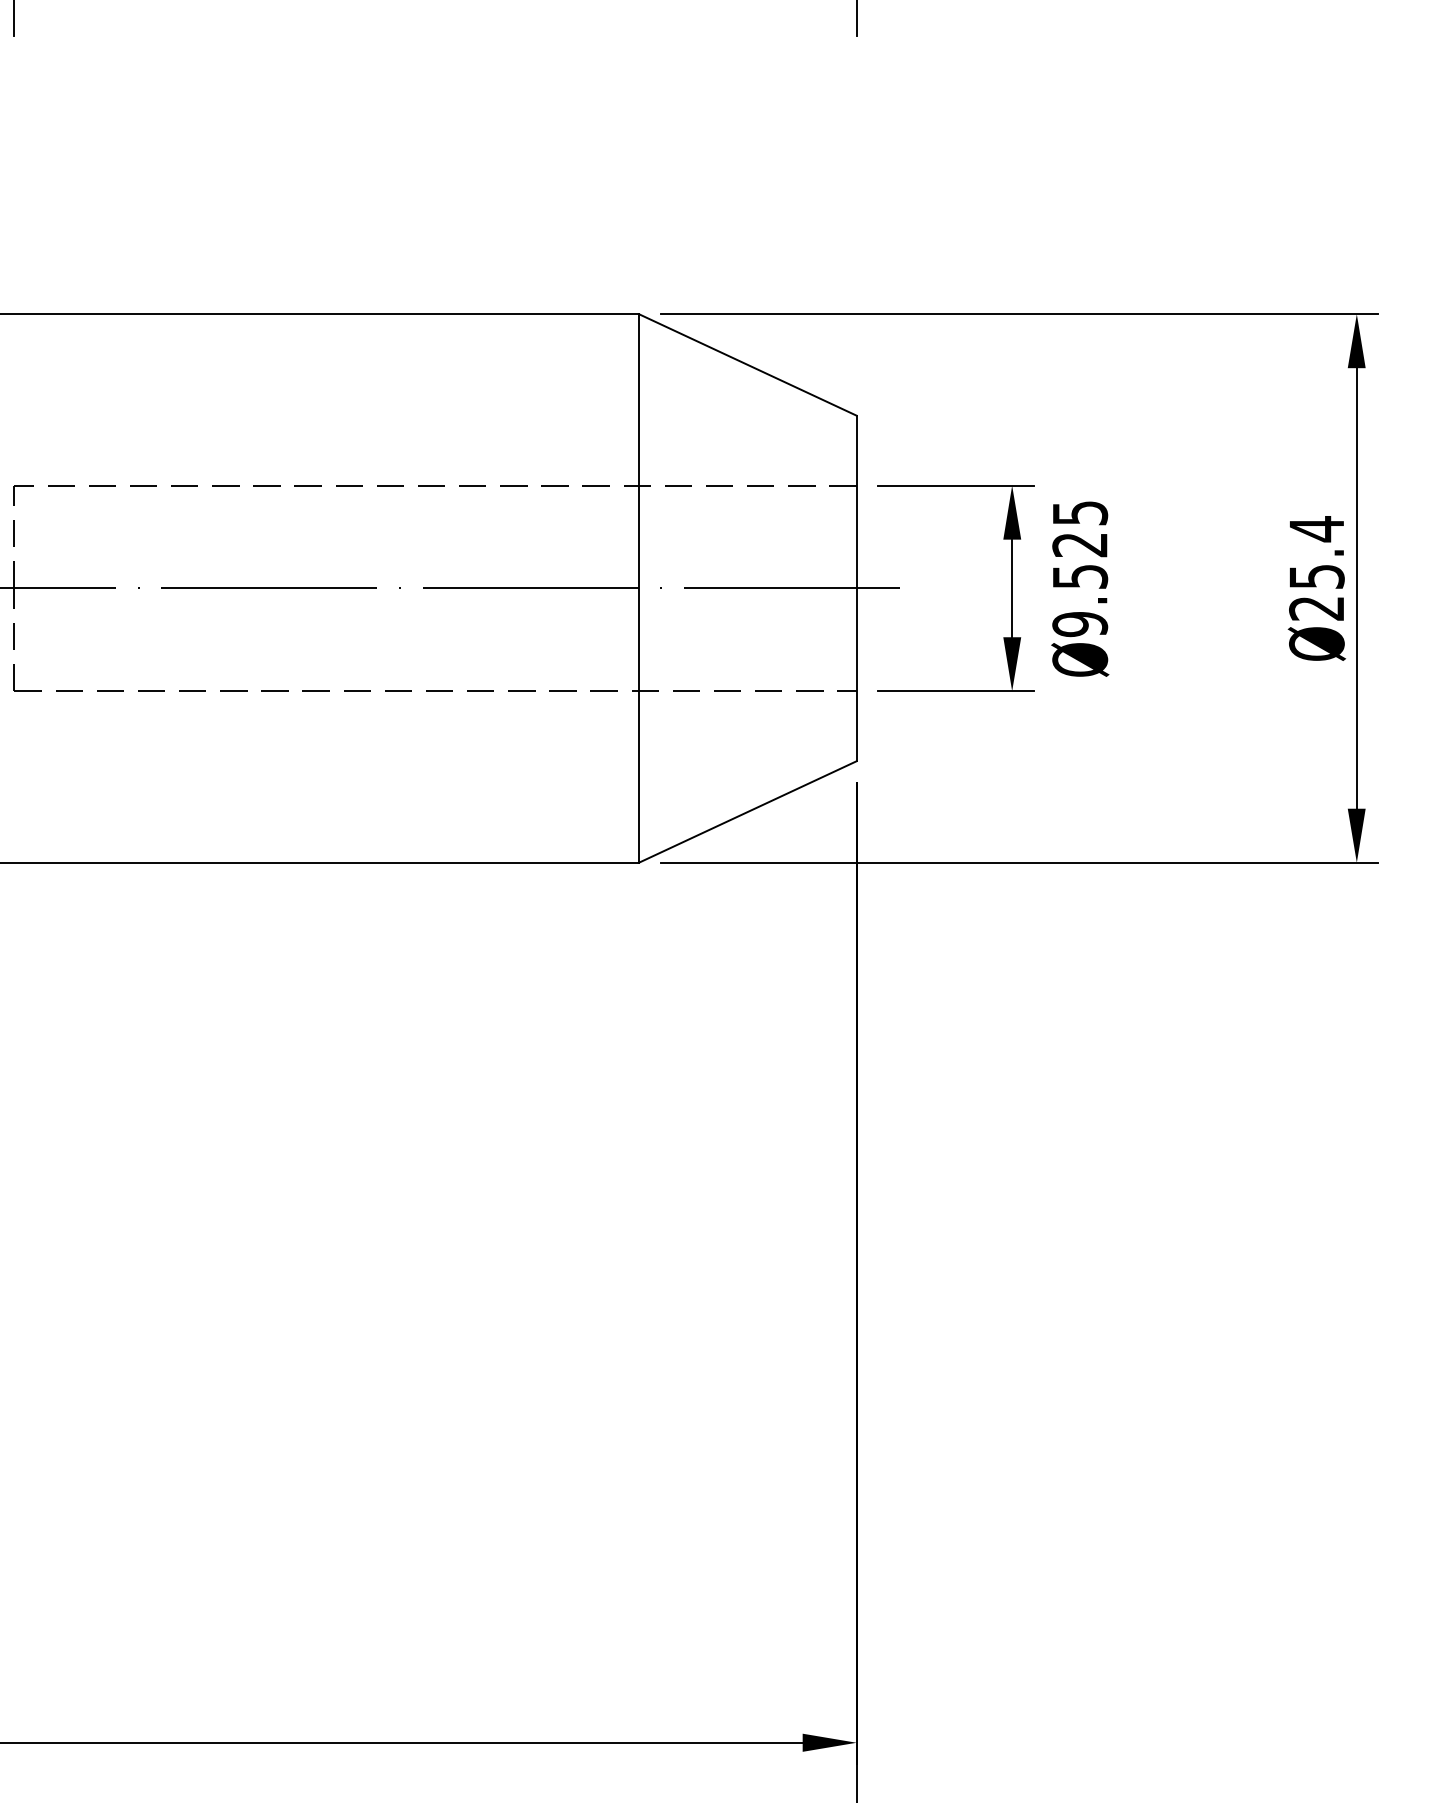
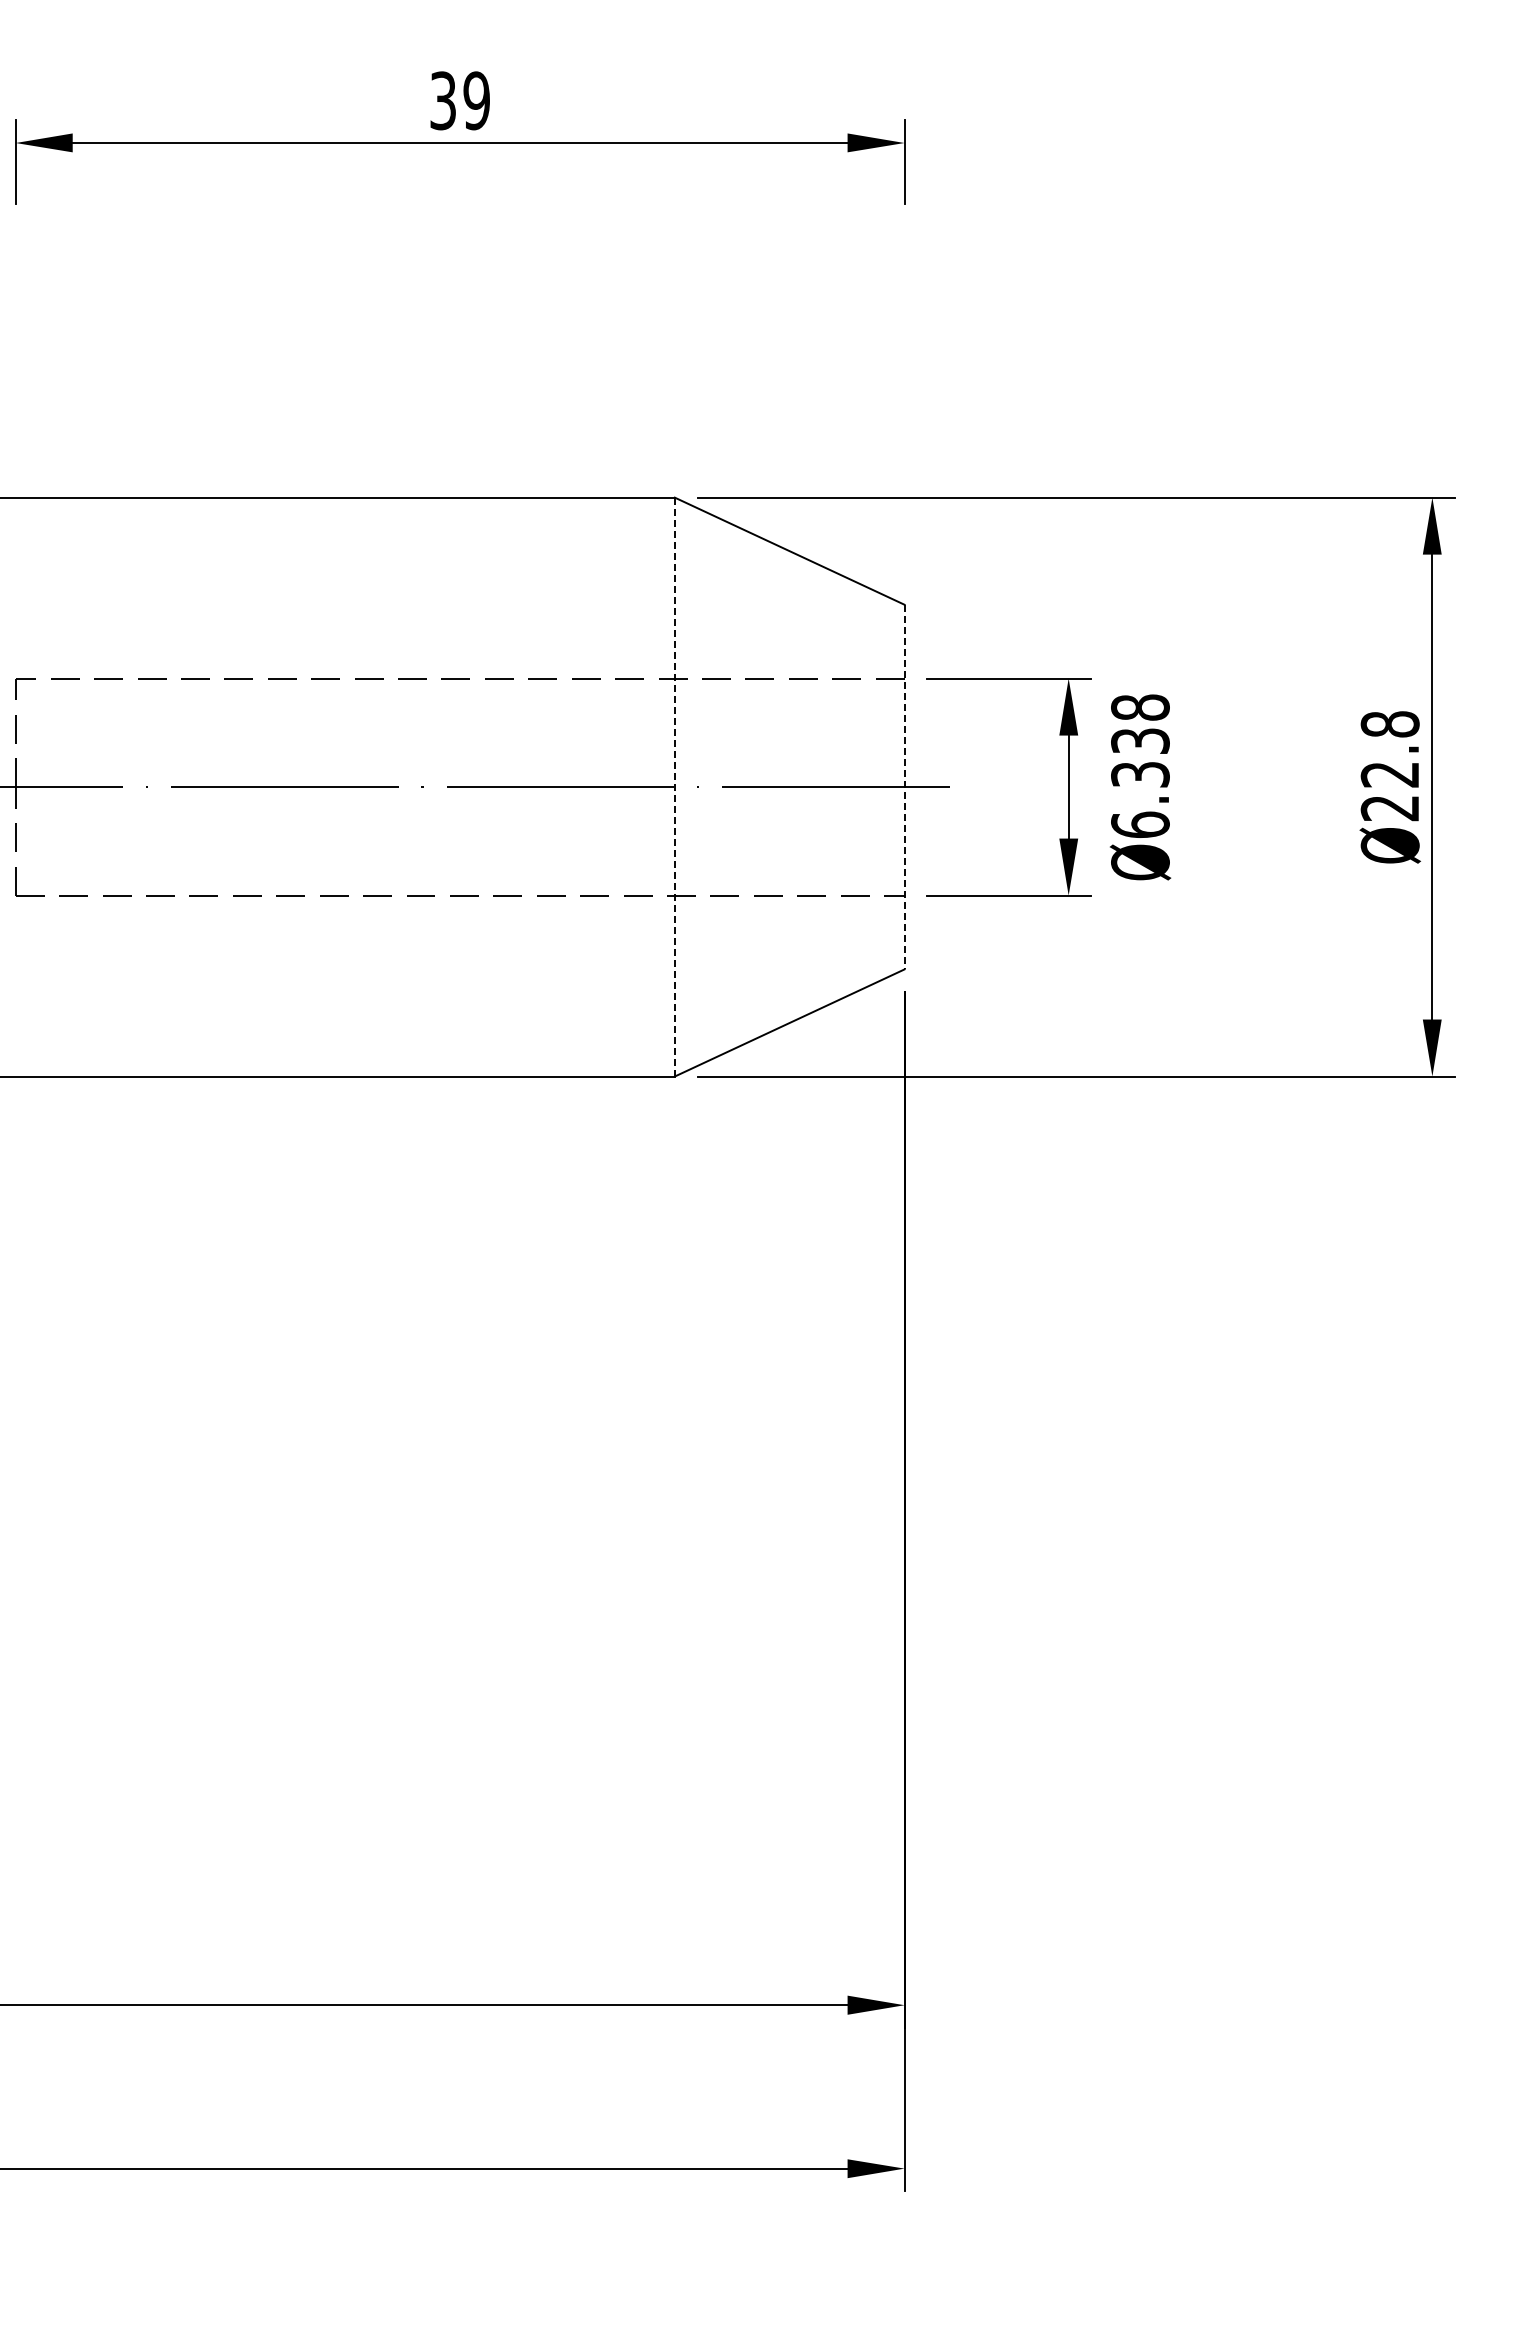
text: (1316, 551) -> (1389, 748), Ø25.4 -> Ø22.8
text: (1080, 568) -> (1140, 766), Ø9.525 -> Ø6.338
line: (638, 588) -> (674, 787), solid -> dashed
line: (856, 588) -> (904, 787), solid -> dashed

